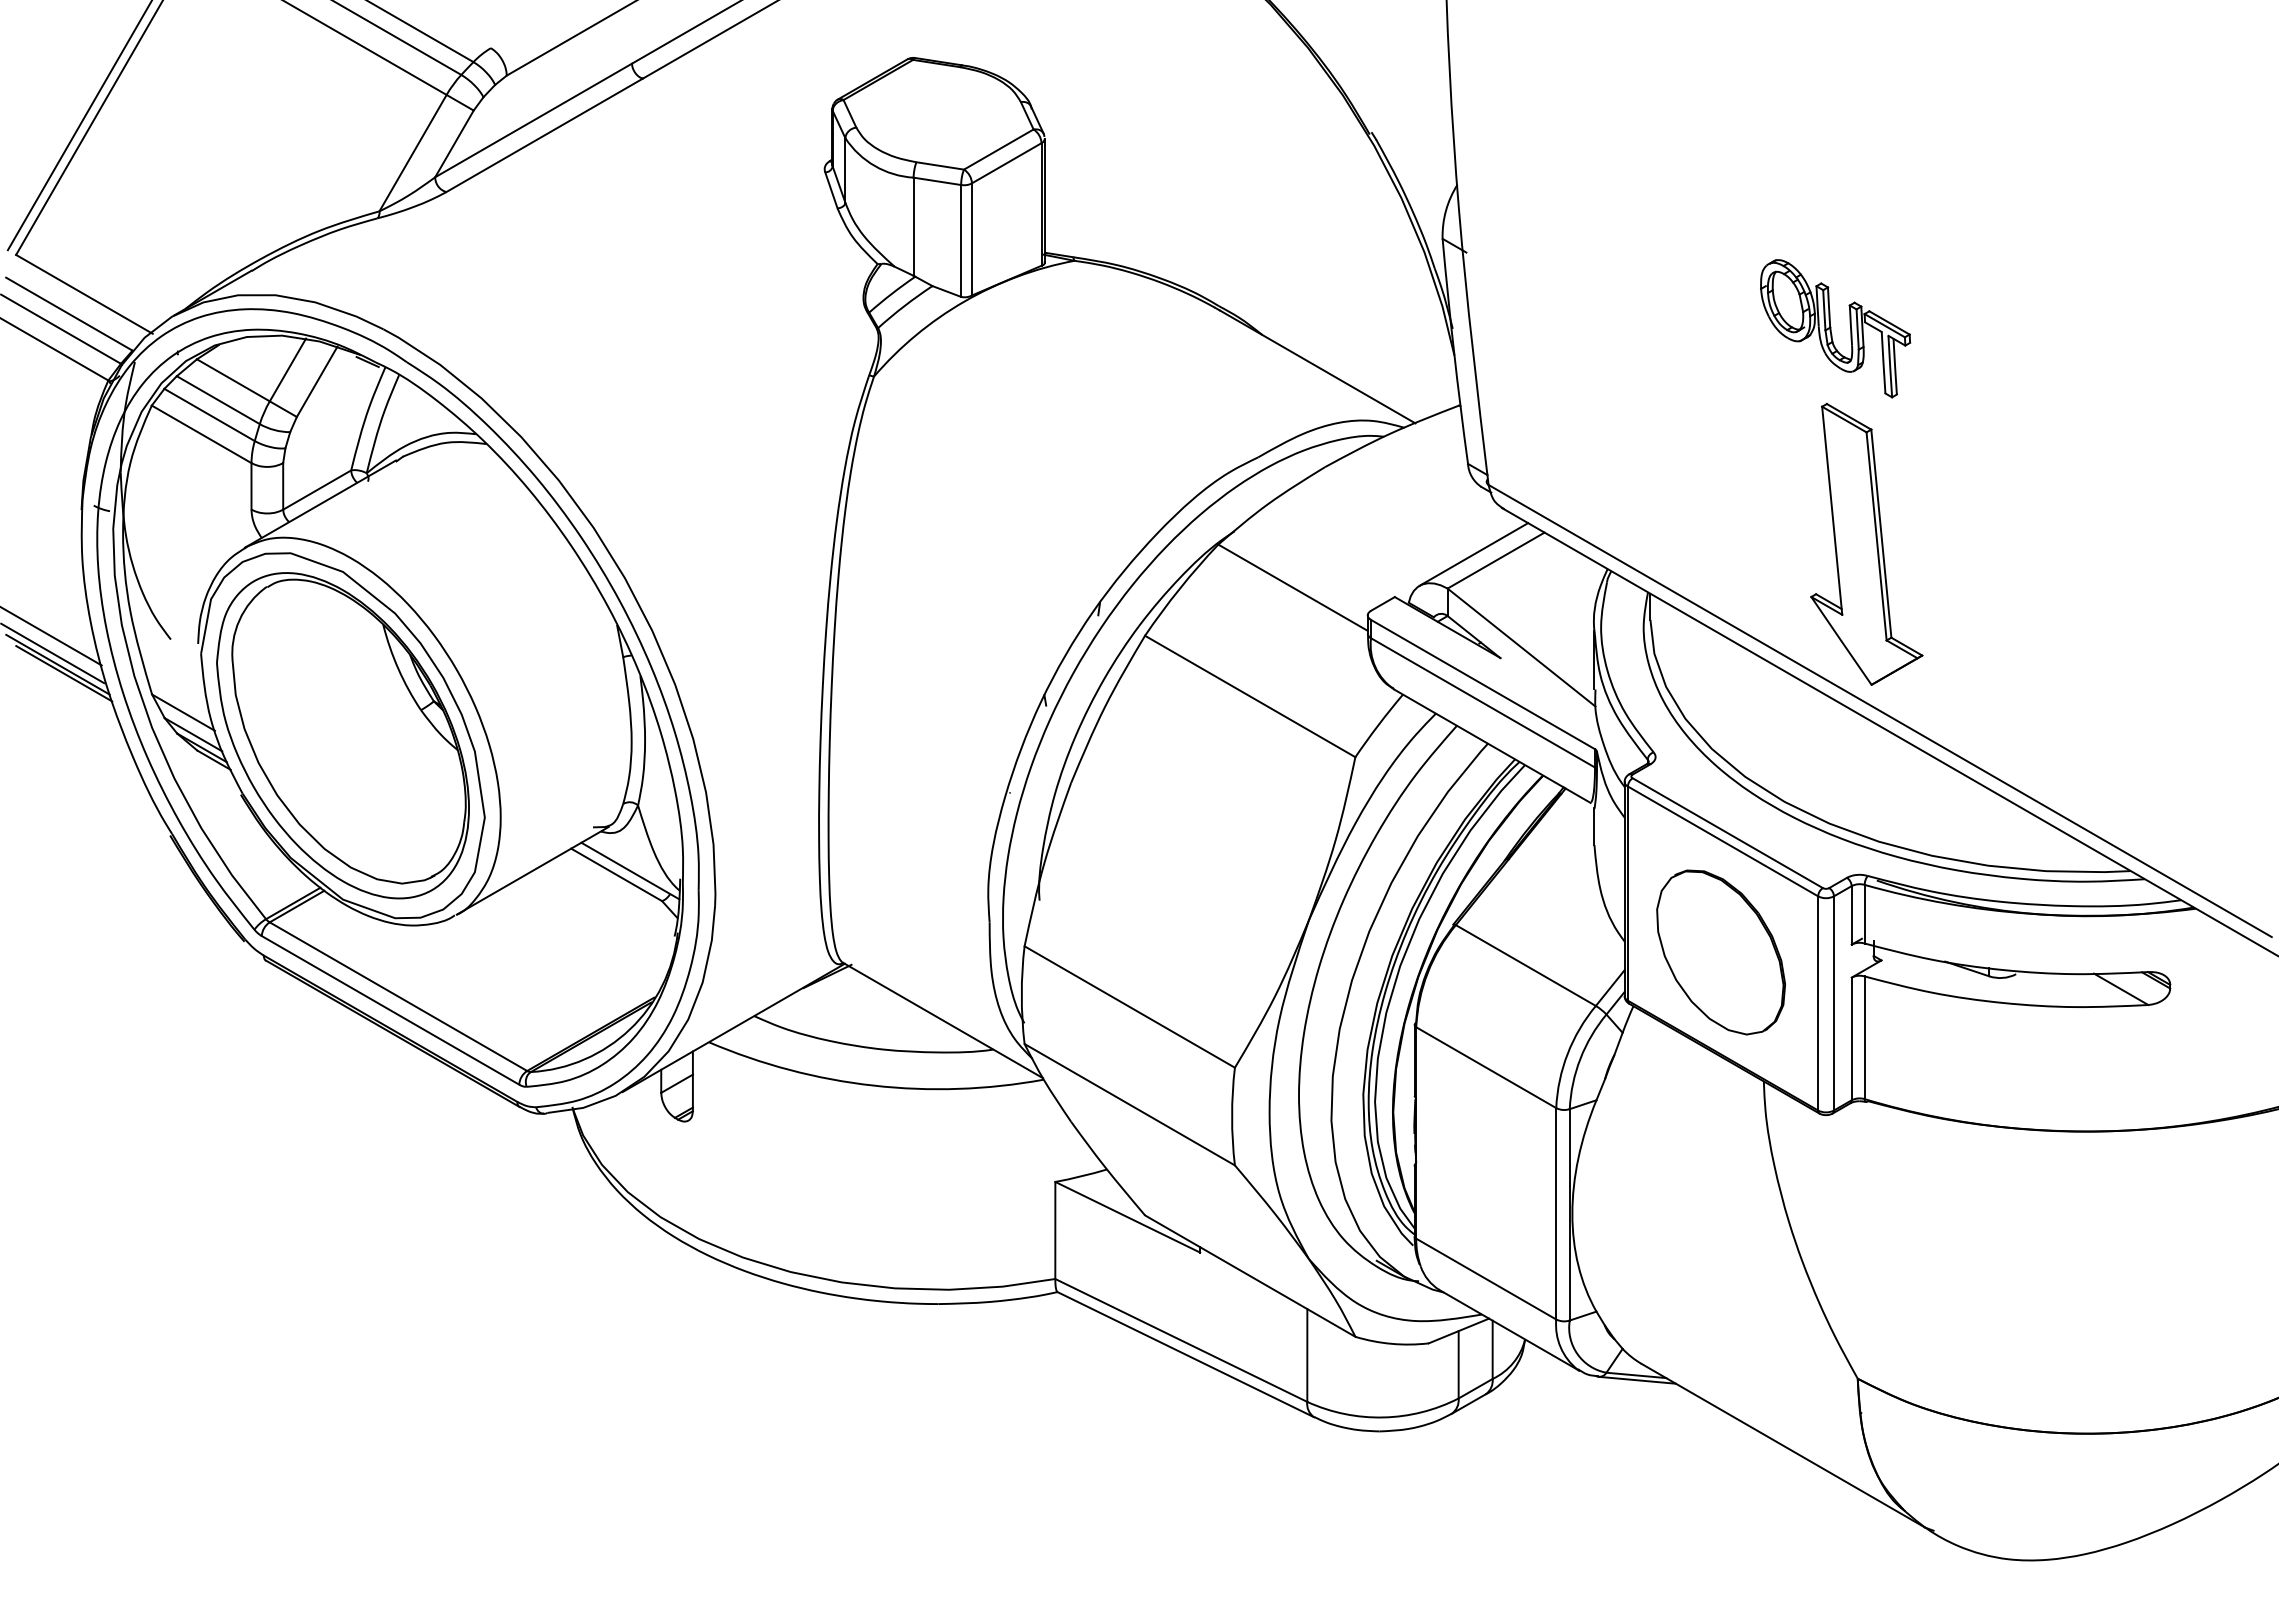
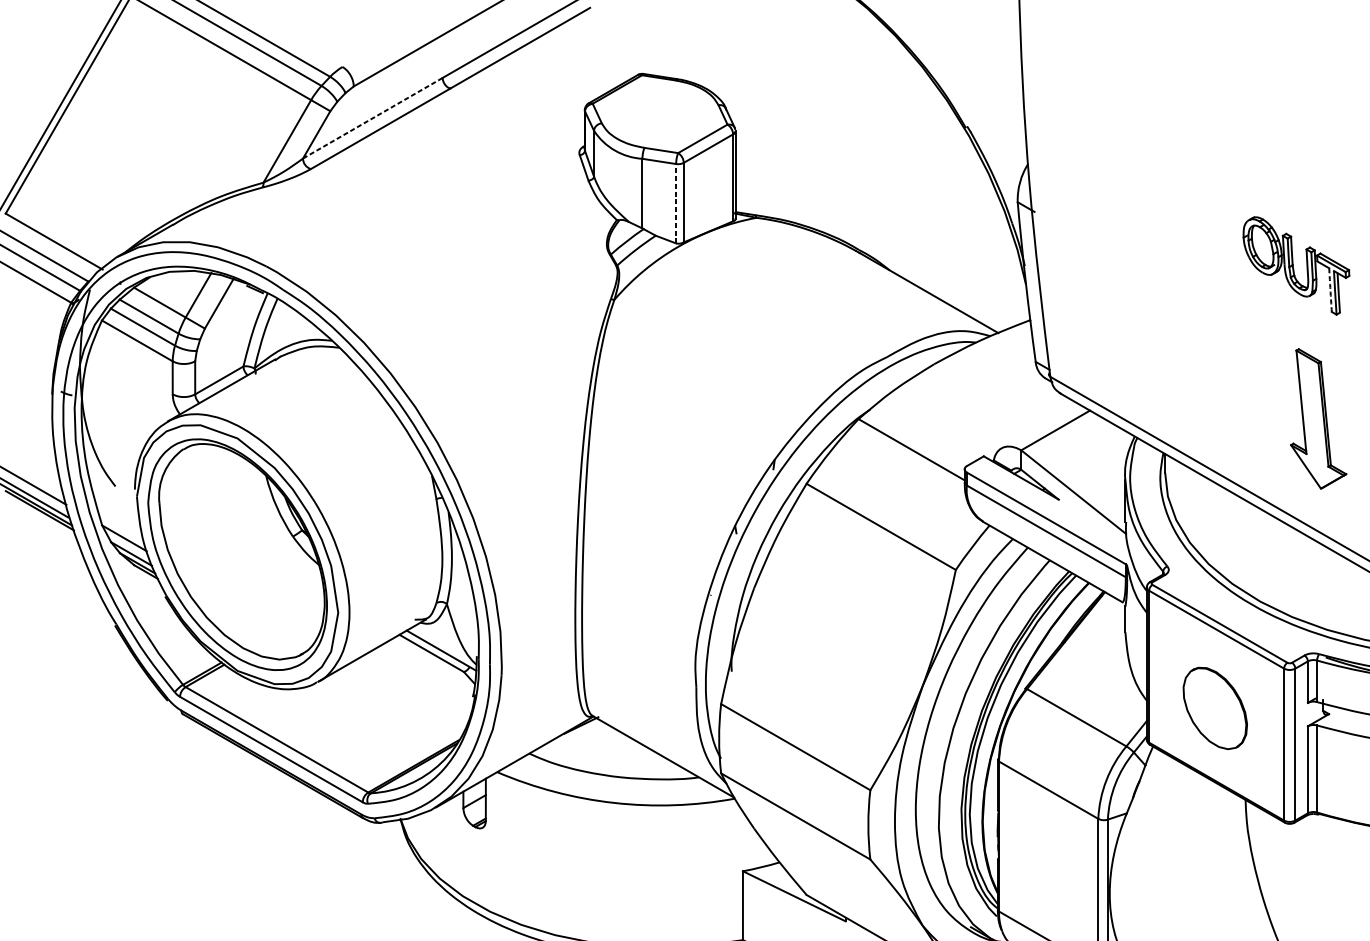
line: (533, 120) -> (372, 118), solid -> dashed
line: (961, 240) -> (676, 203), solid -> dashed
arc: (1883, 362) -> (1330, 289), solid -> dashed
part: (1866, 544) -> (1318, 419), size x0.7
line: (1473, 554) -> (1039, 426), removed
part: (1721, 952) -> (1215, 708), size x0.7

